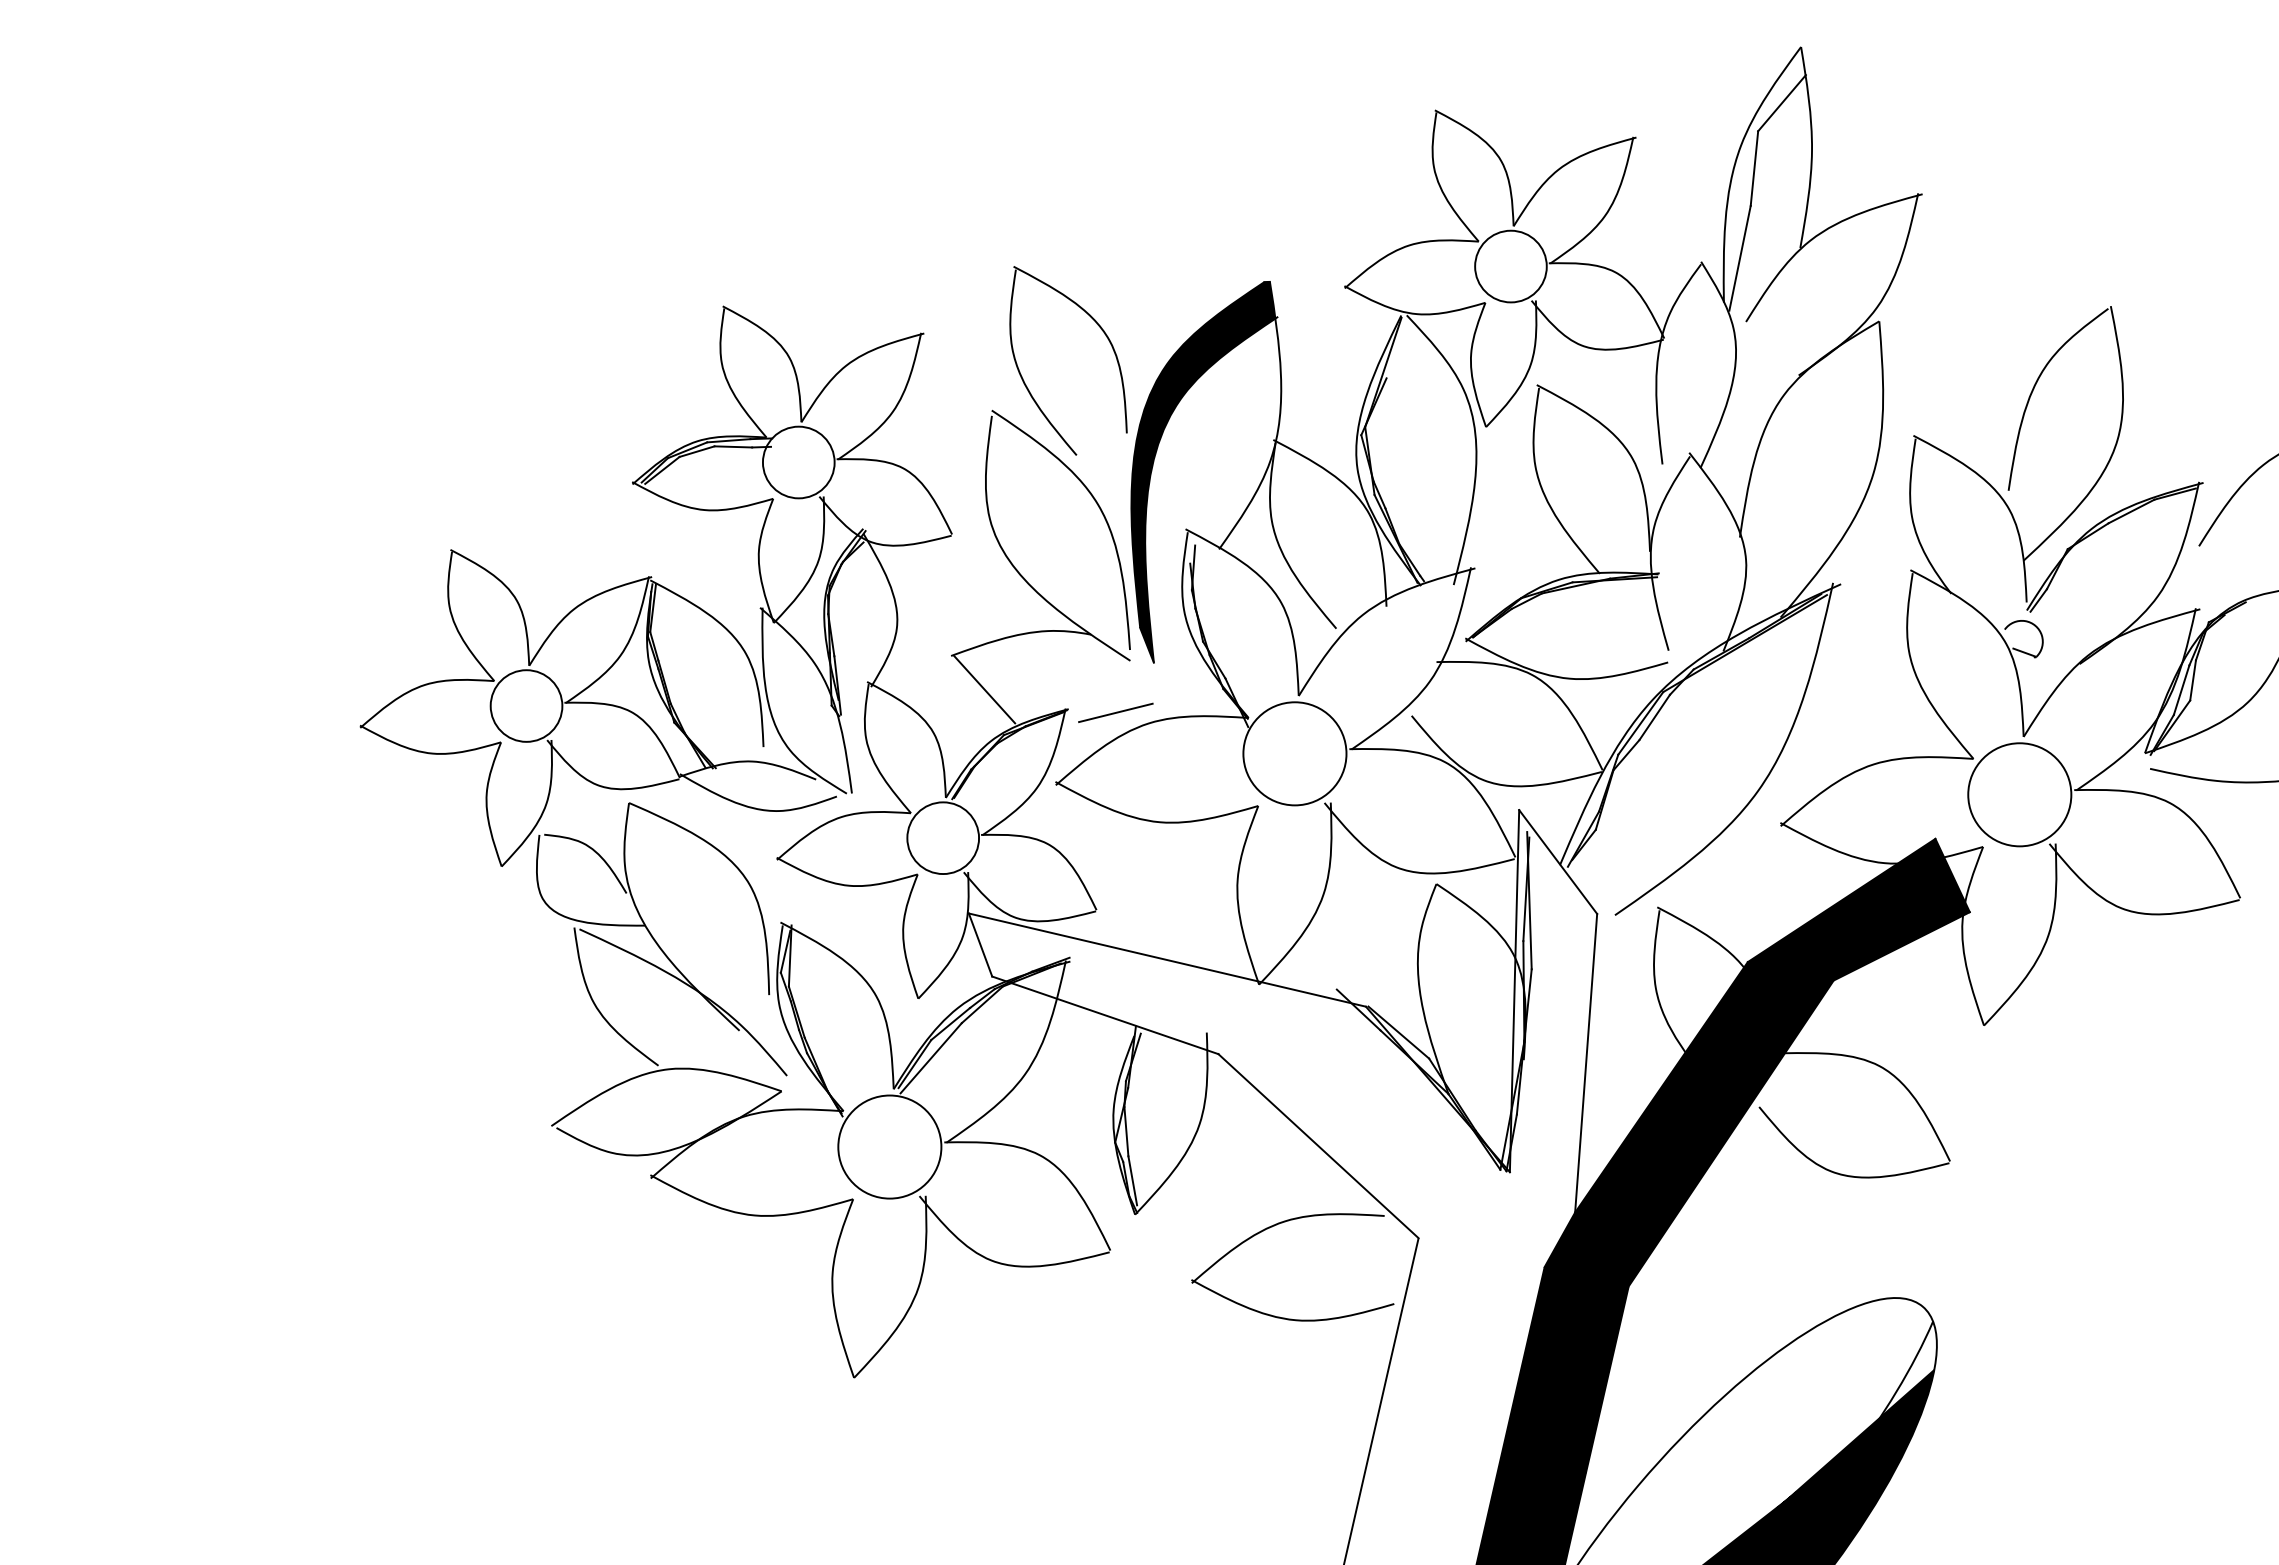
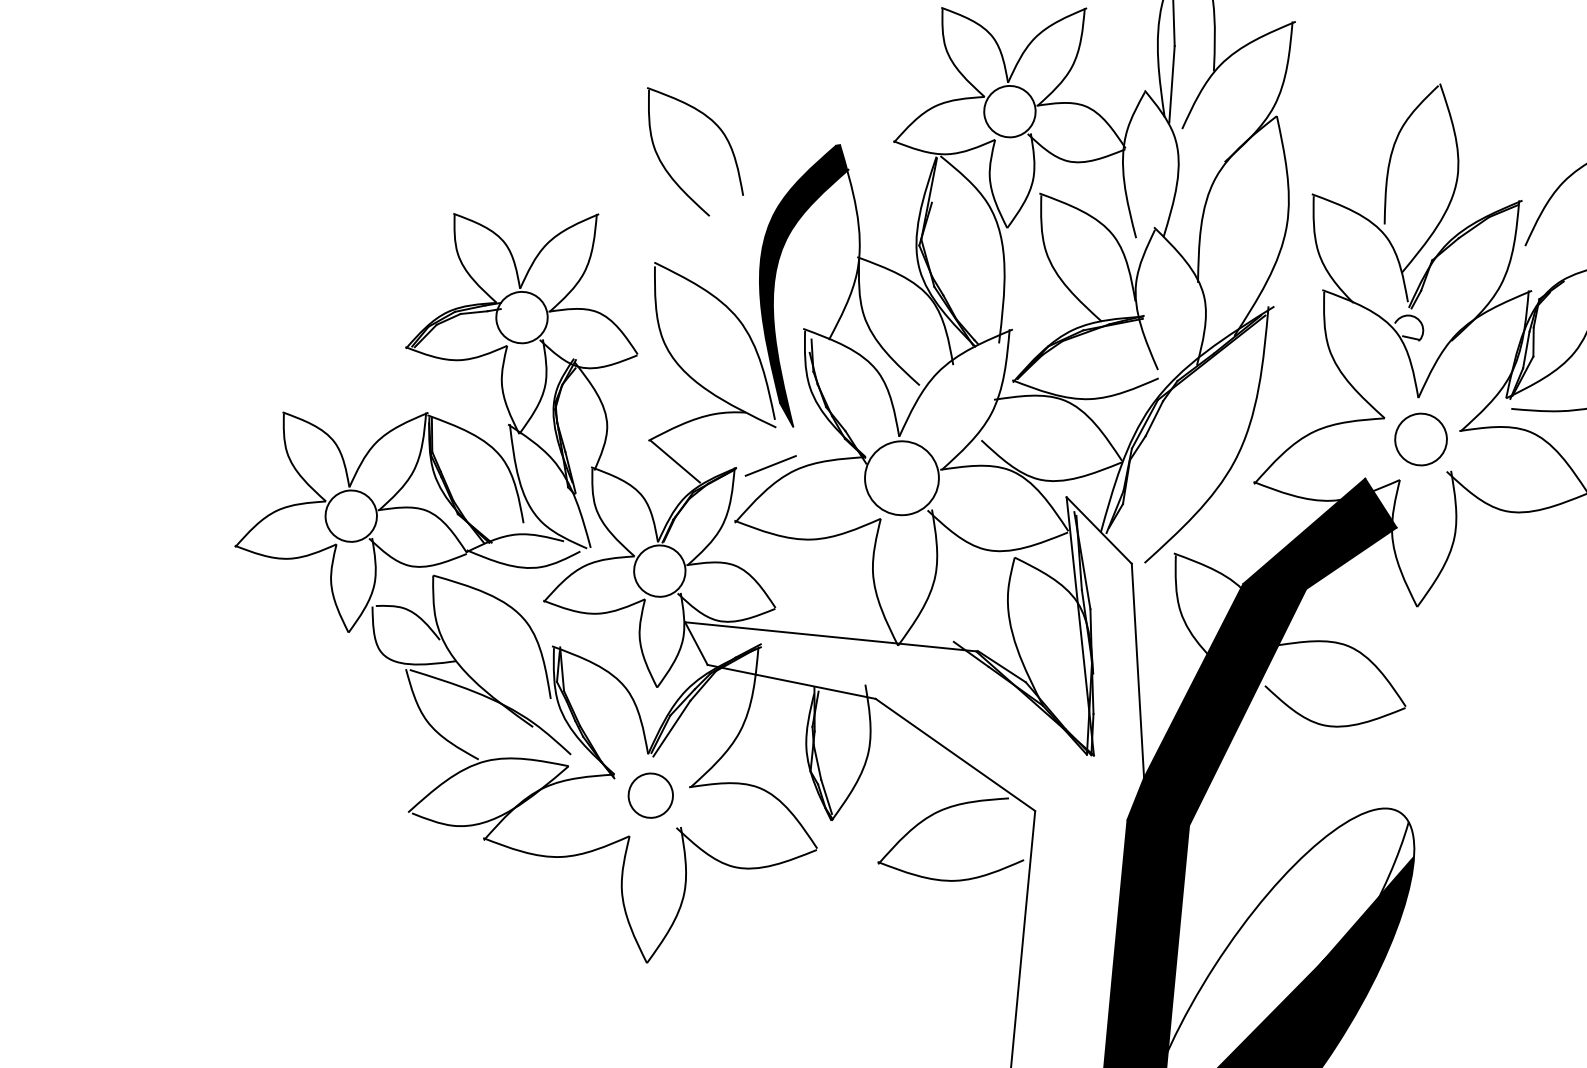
part: (1107, 339) -> (720, 130), moved
circle: (2019, 794) -> (1420, 439), size x0.7
circle: (889, 1146) -> (650, 795), size x0.6

